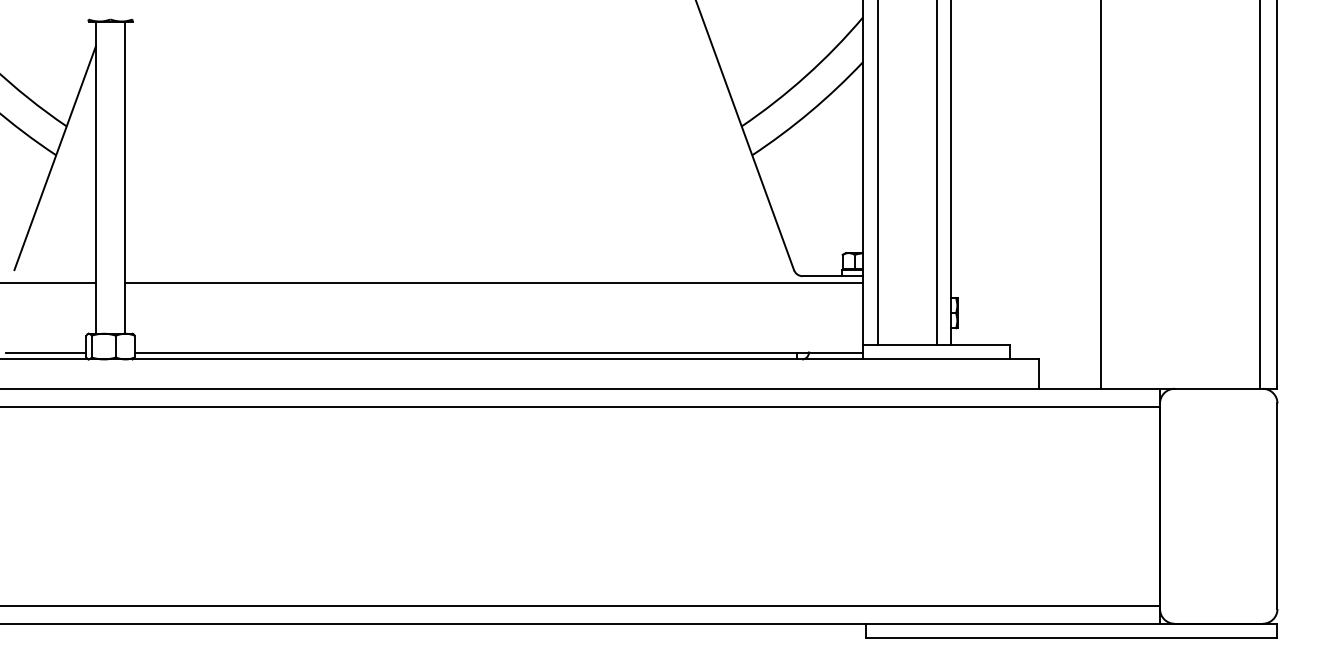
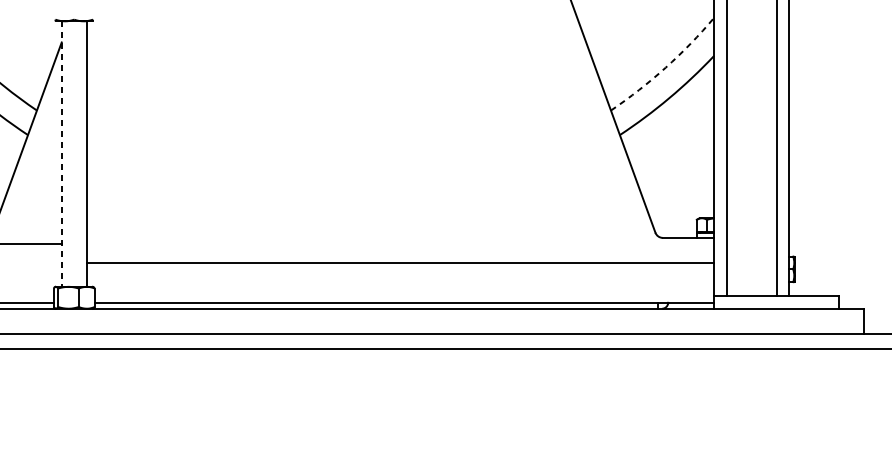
arc: (806, 76) -> (666, 68), solid -> dashed
line: (95, 178) -> (61, 154), solid -> dashed
line: (494, 283) -> (400, 263), moved

